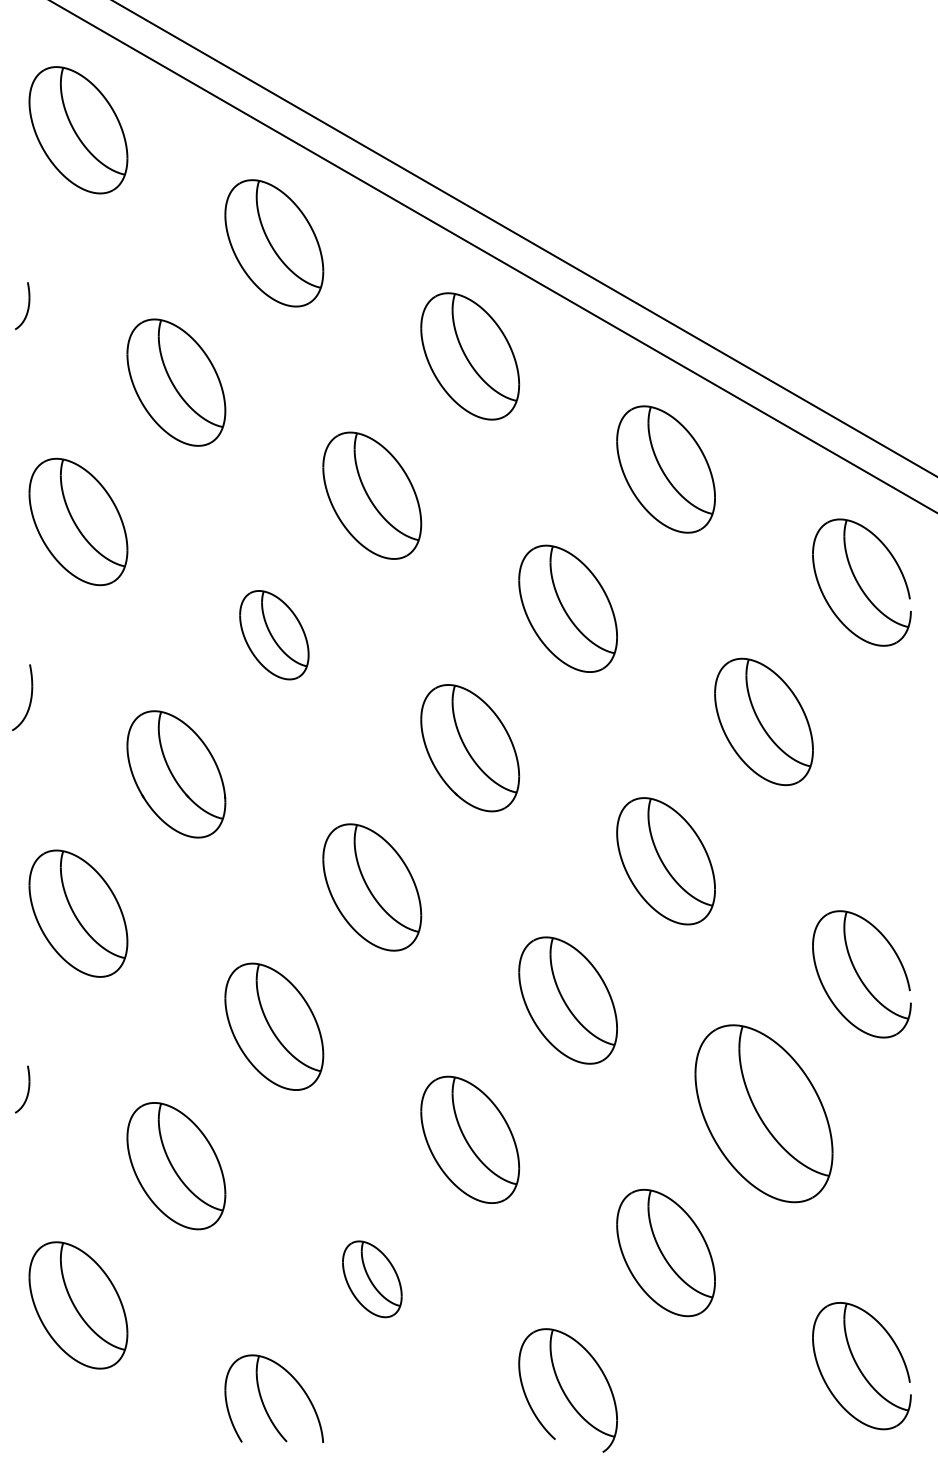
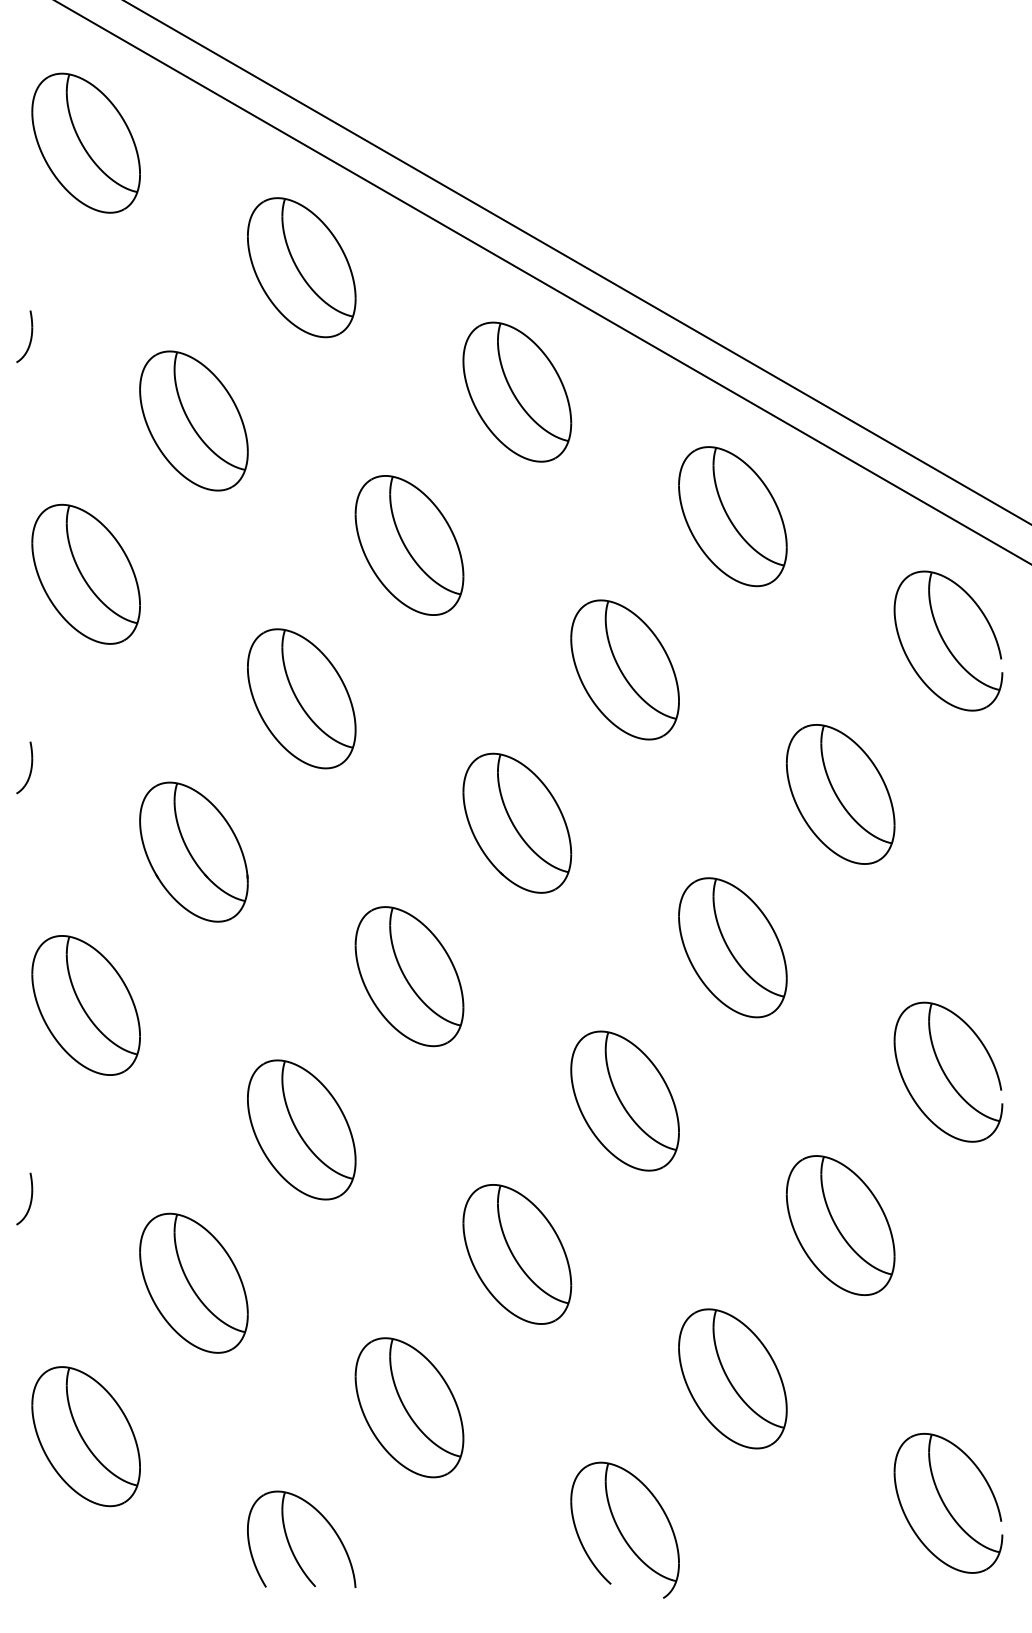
part: (274, 635) -> (301, 699), size x1.43
part: (22, 697) -> (24, 767), size x0.71
part: (763, 1113) -> (840, 1225), size x0.71
part: (372, 1279) -> (409, 1408), size x1.67

